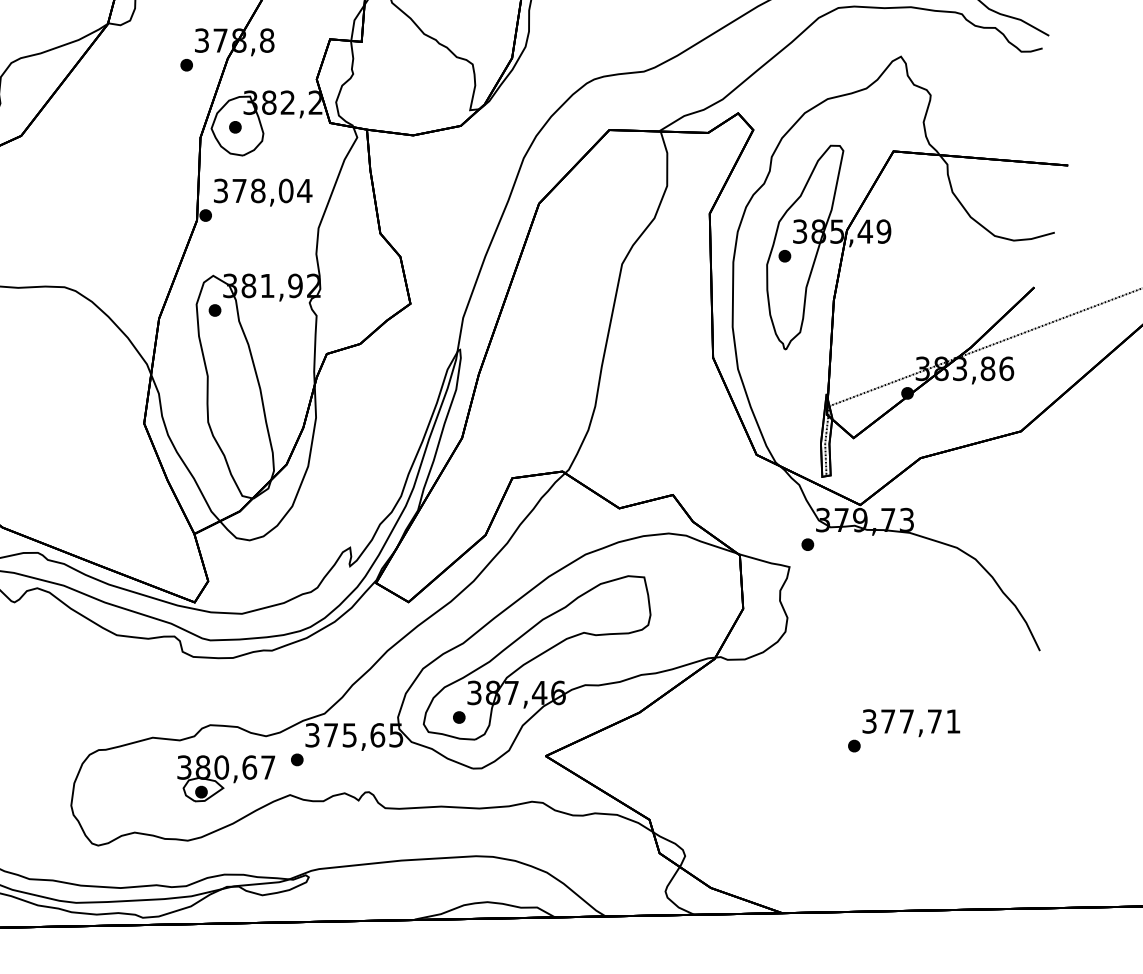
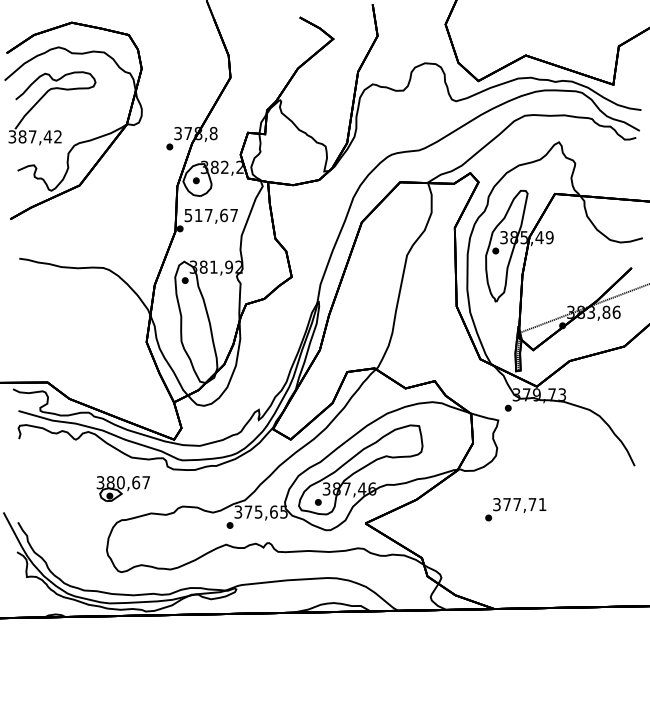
text: (263, 190) -> (211, 215), 378,04 -> 517,67
text: (903, 730) -> (515, 509), moved
part: (224, 778) -> (122, 488), moved

